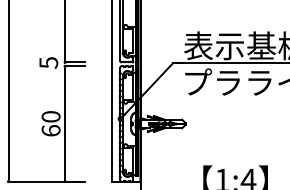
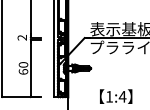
text: (47, 62) -> (21, 37), 5 -> 2

